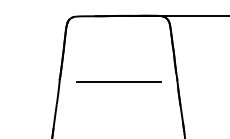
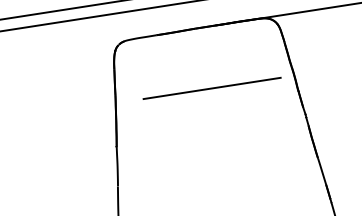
line: (118, 81) -> (211, 88), moved

